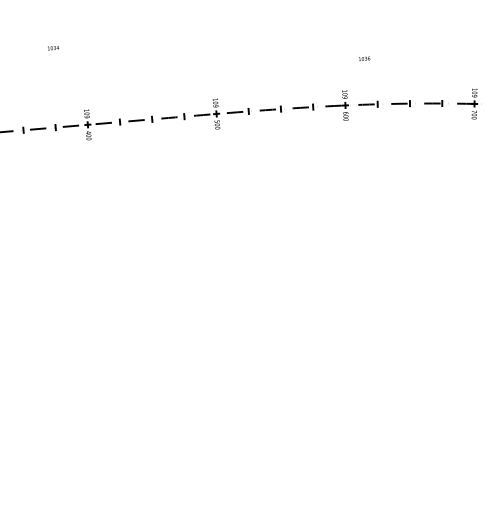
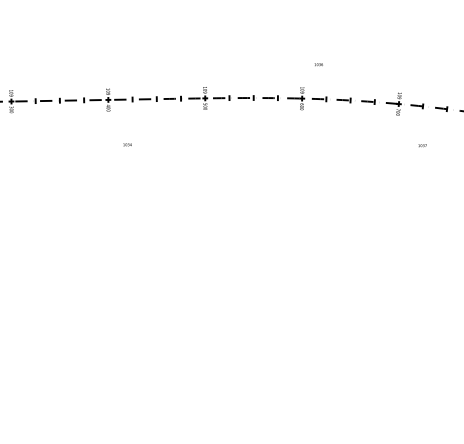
text: (53, 47) -> (127, 144), moved

